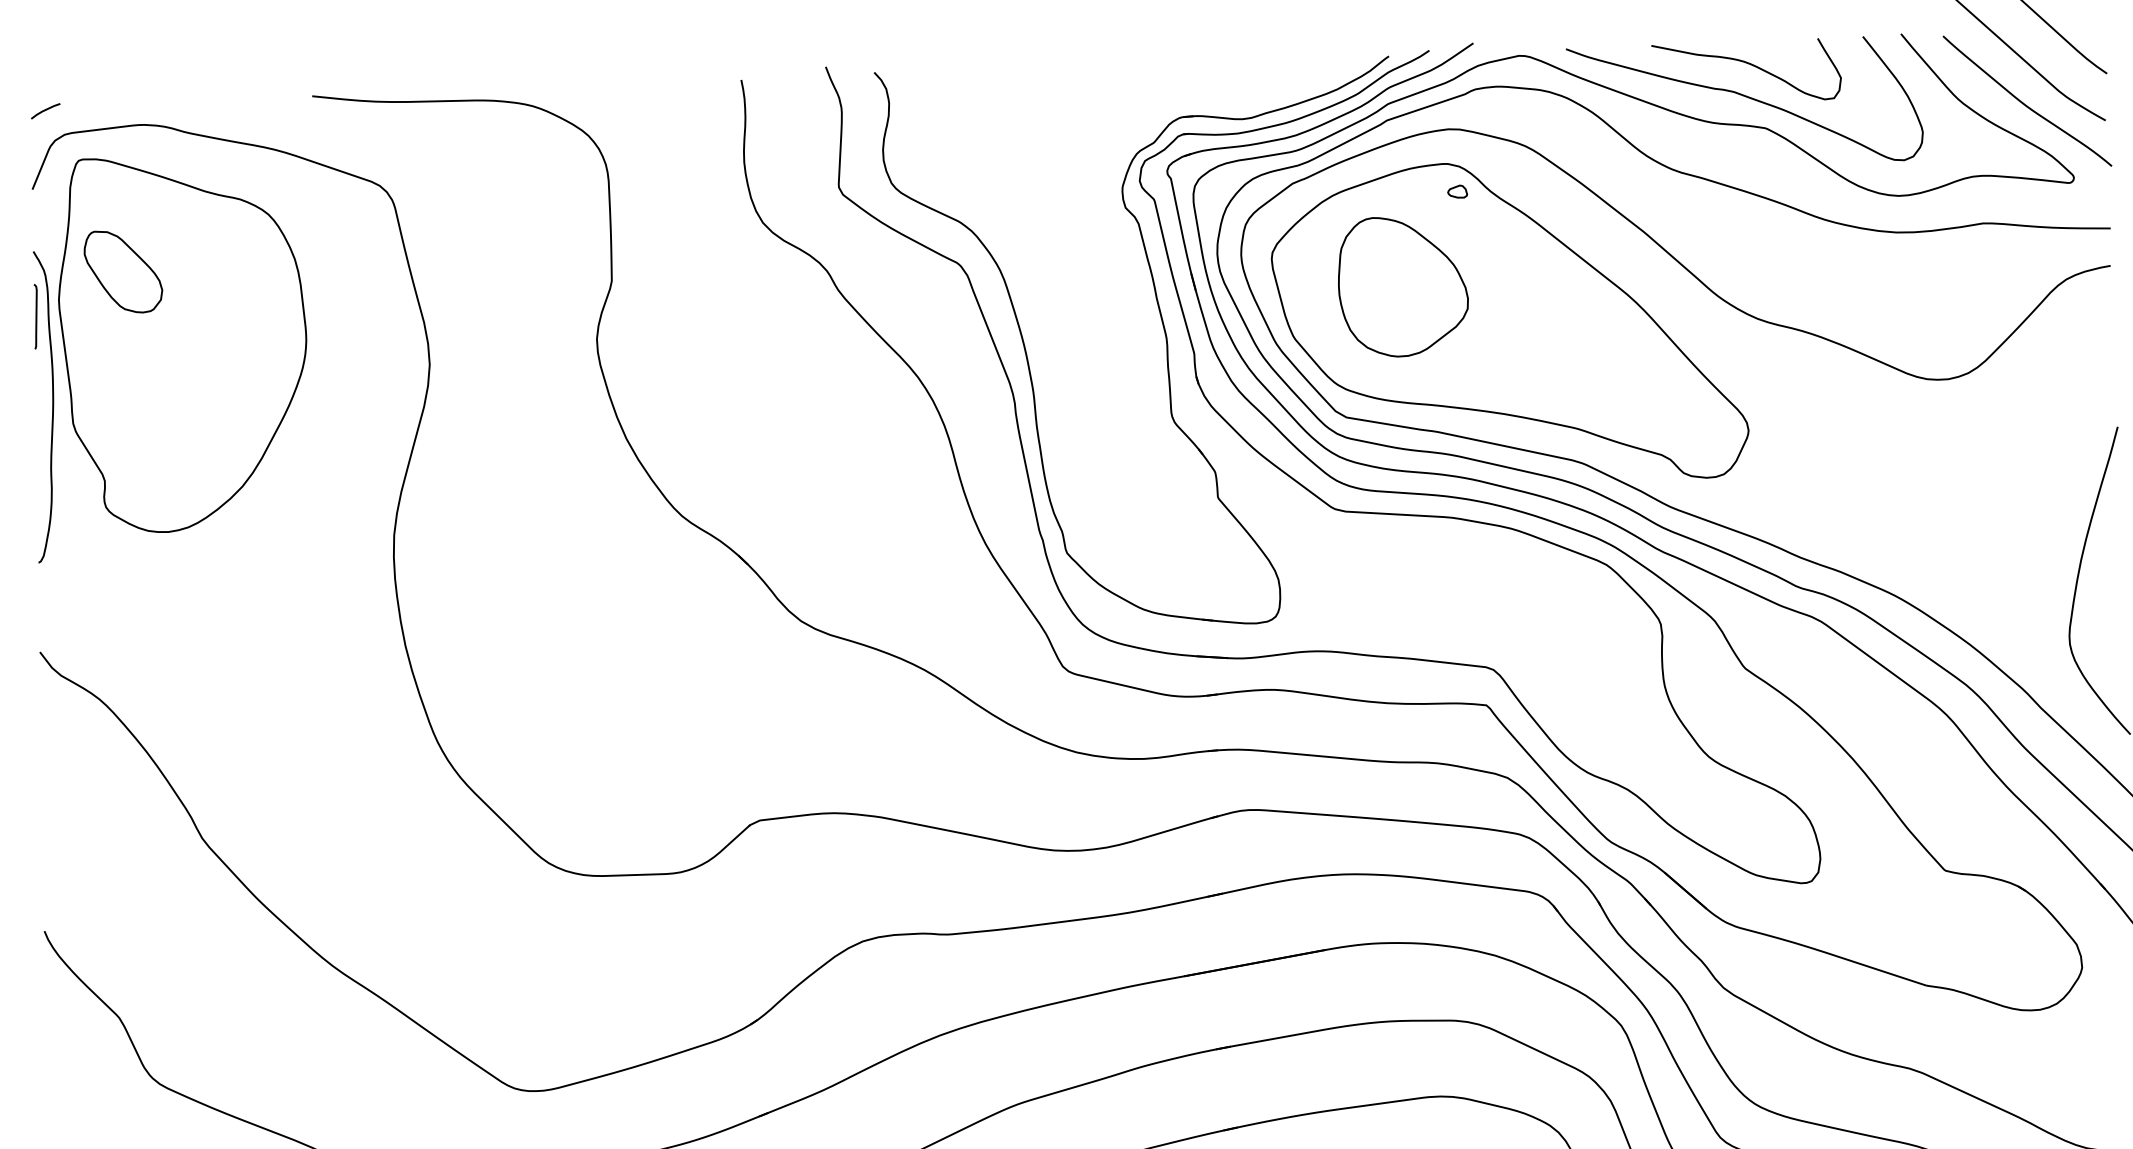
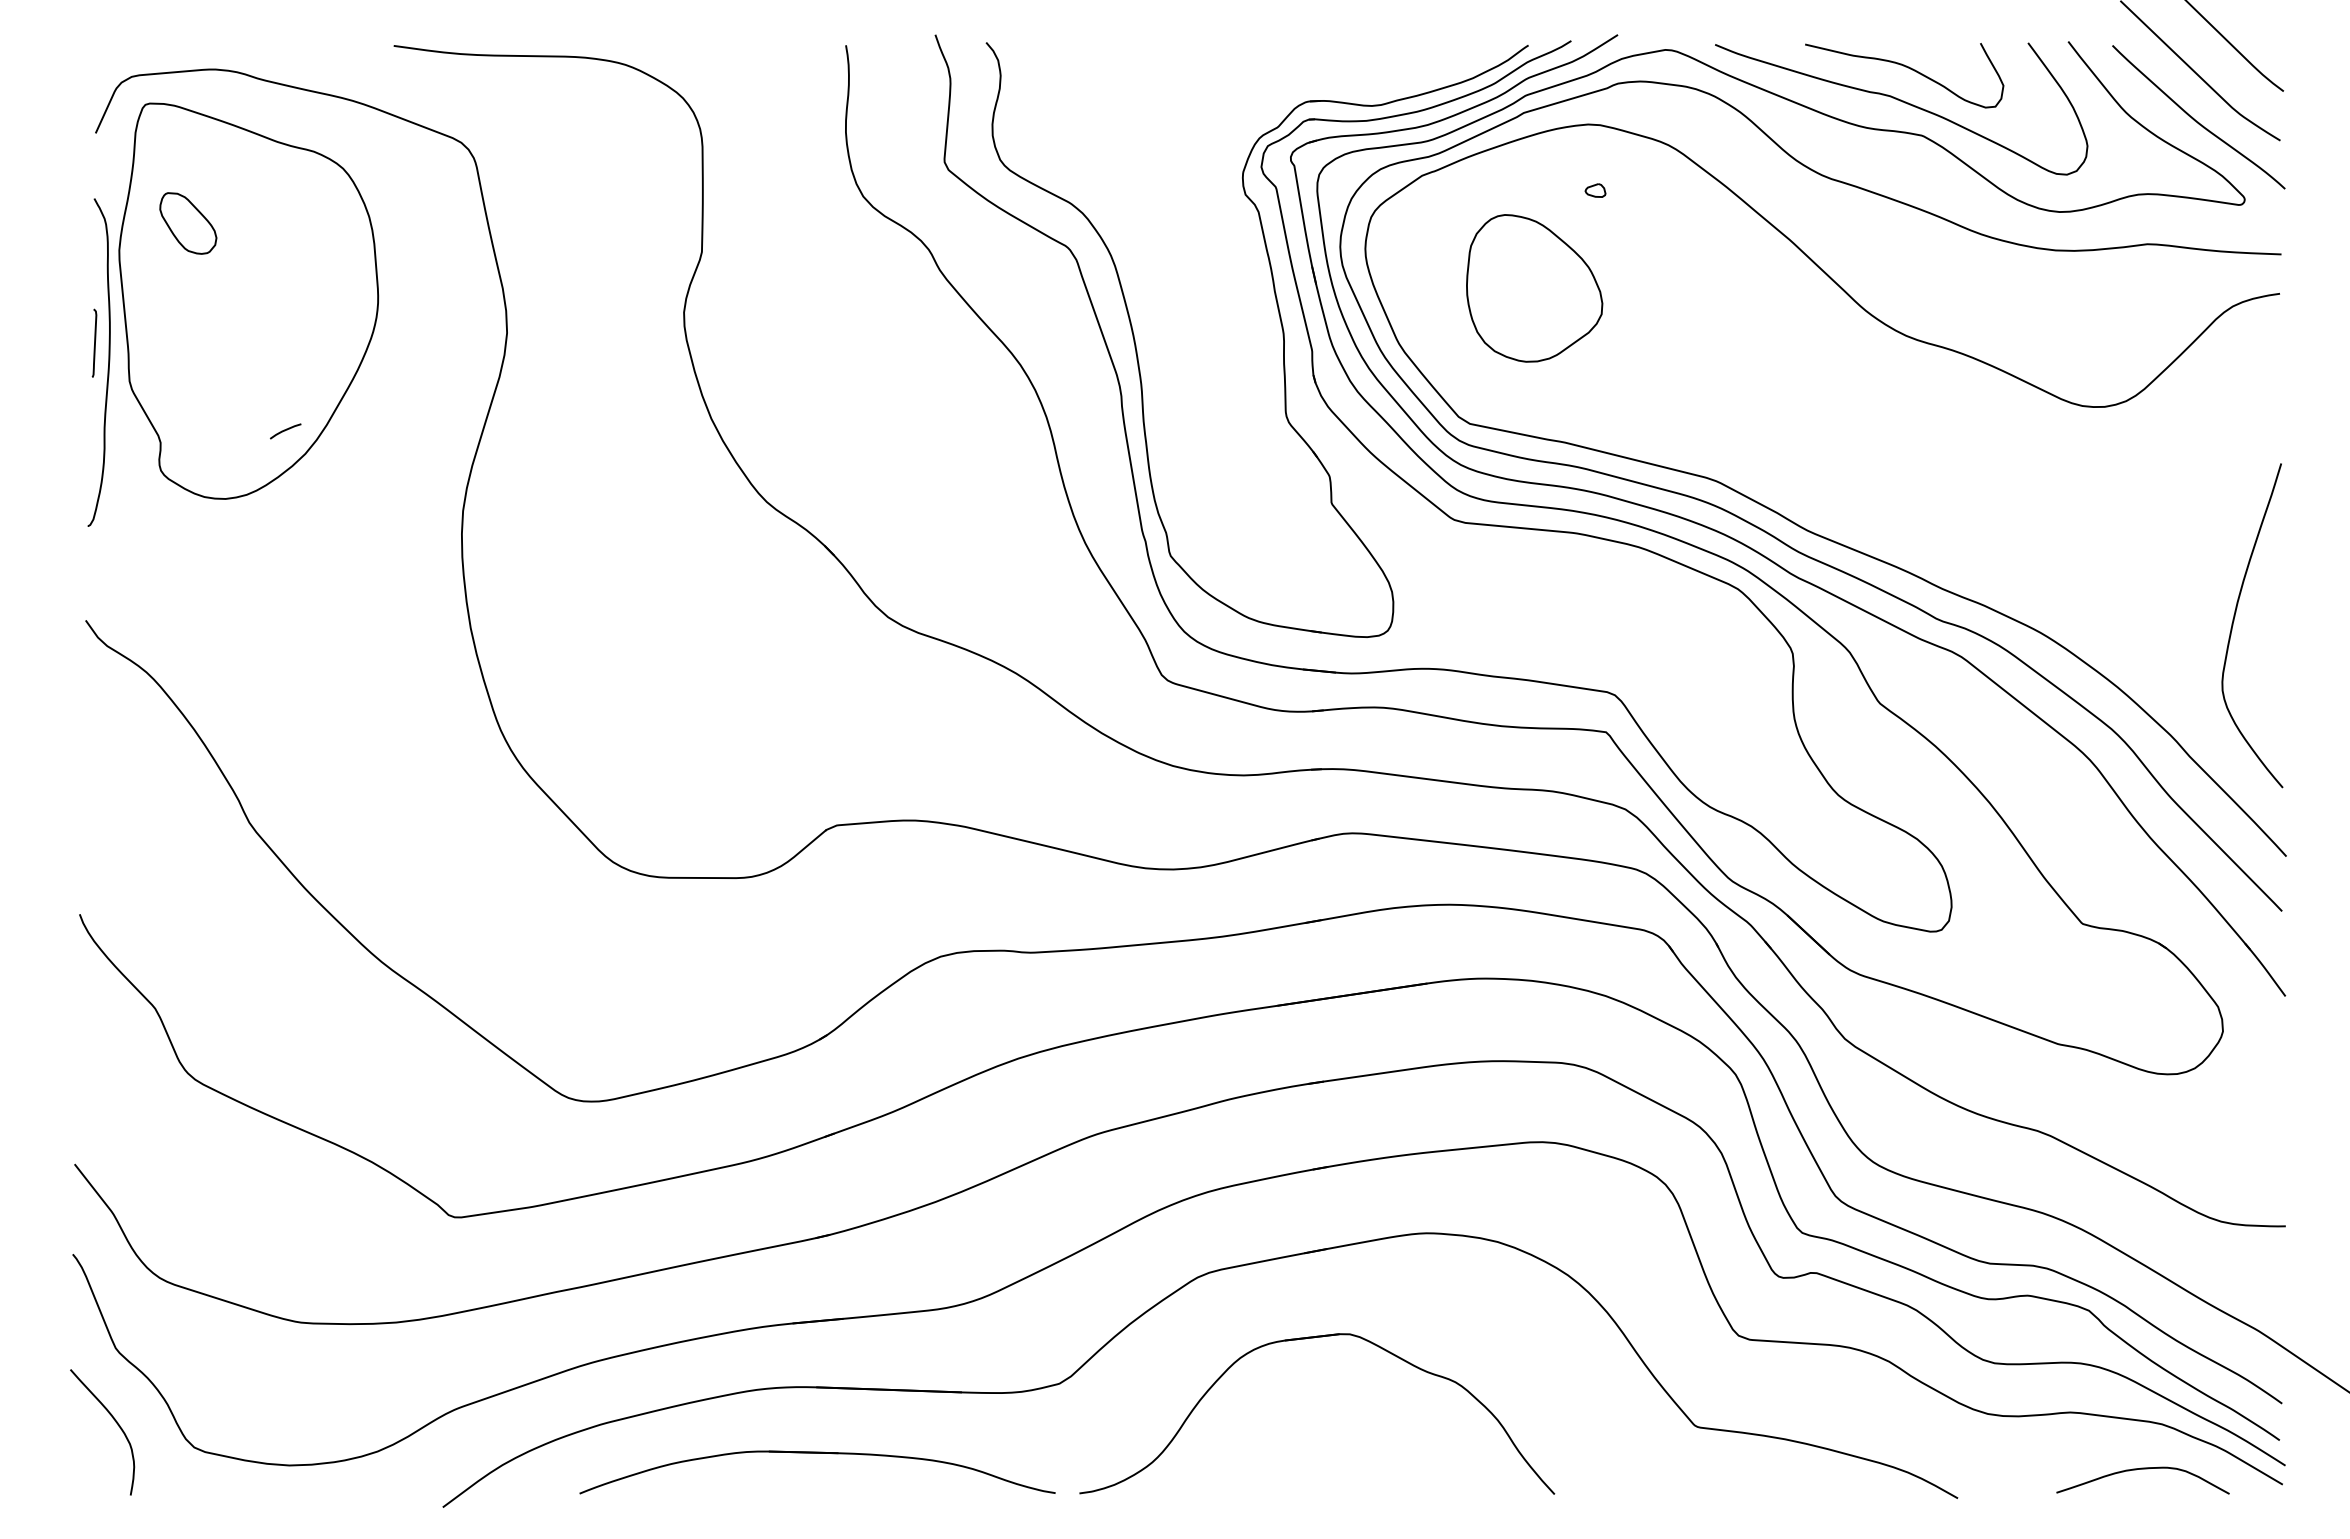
line: (45, 111) -> (285, 431), moved
part: (123, 271) -> (188, 223), size x0.7
curve: (35, 315) -> (94, 342), moved
part: (1508, 322) -> (1644, 330), removed

